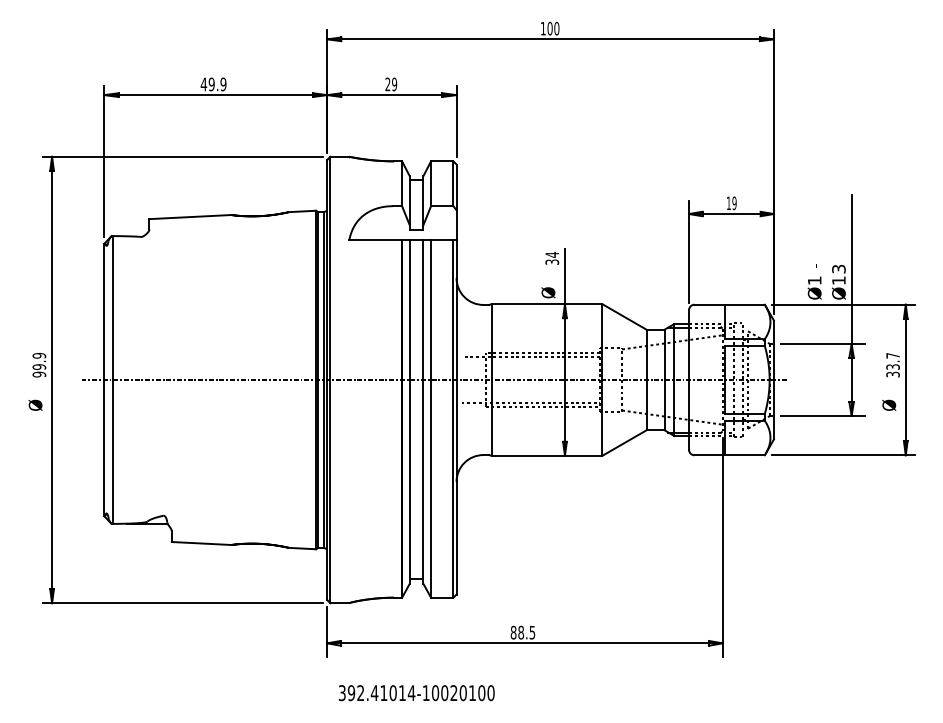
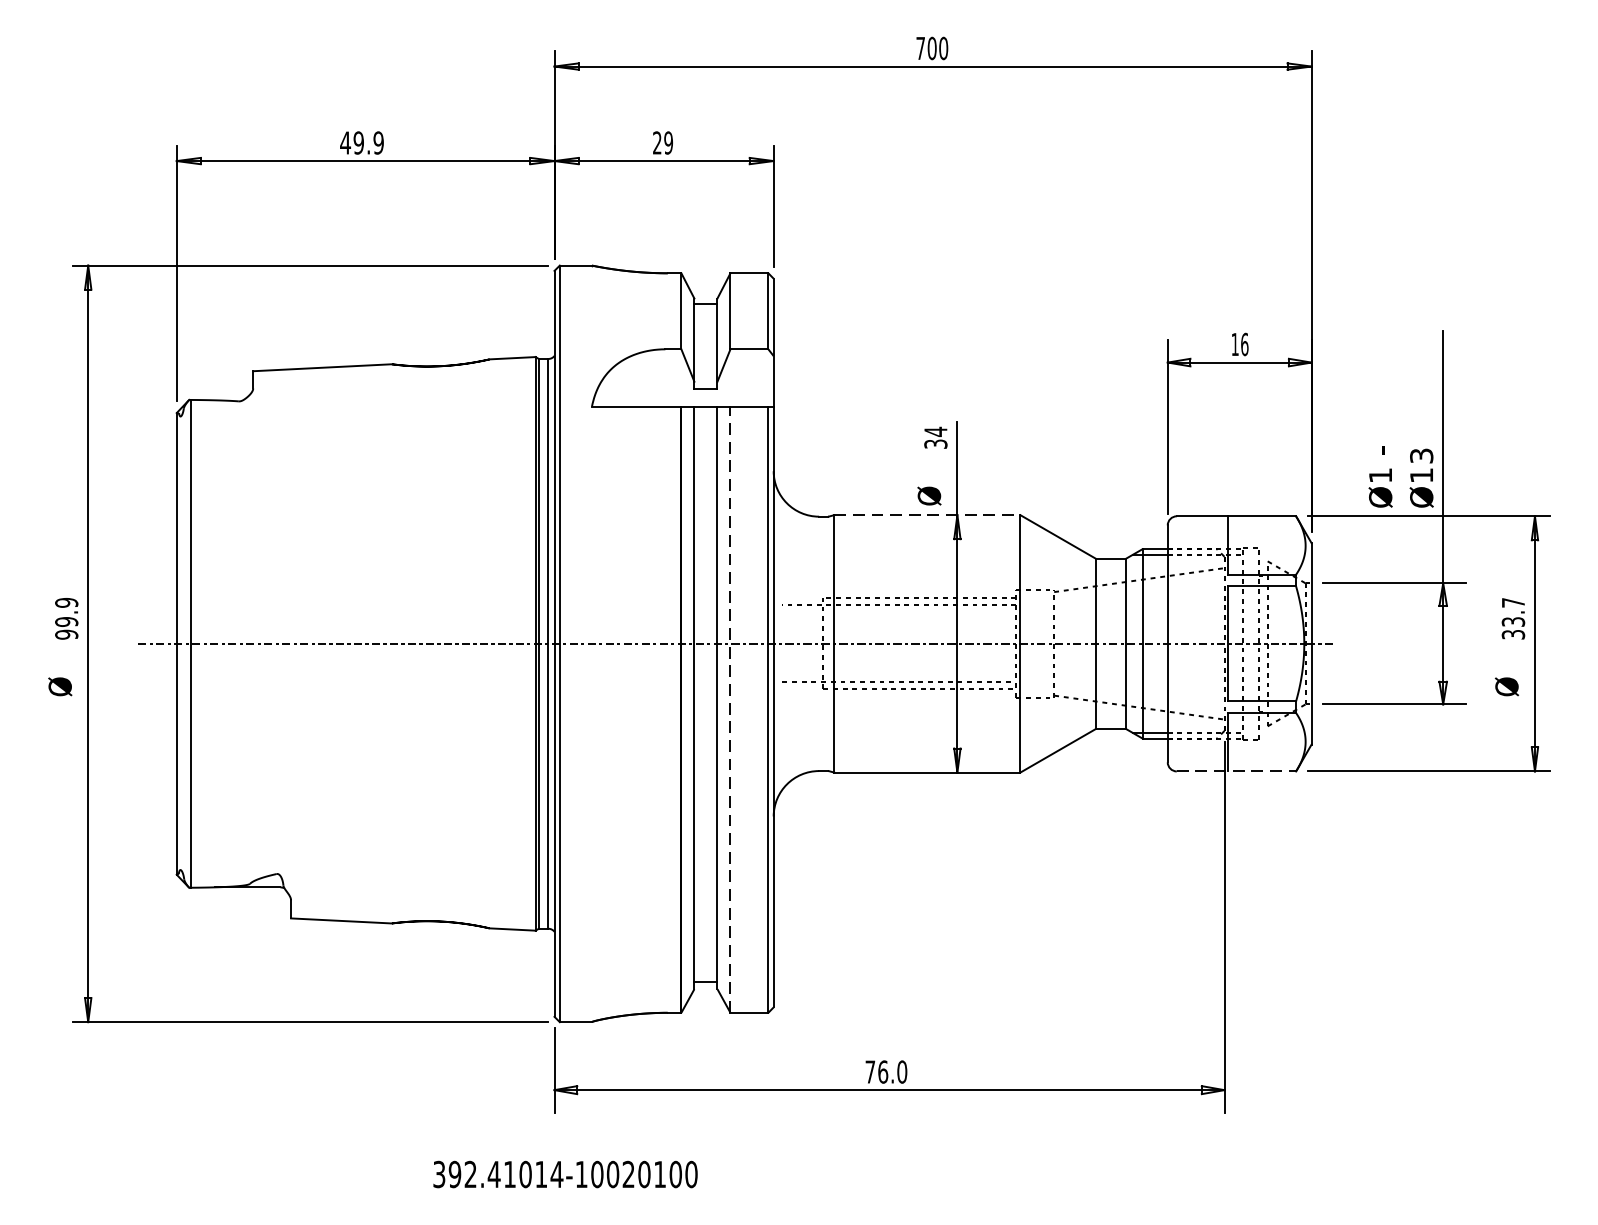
text: (542, 28) -> (919, 48), 100 -> 700
text: (734, 203) -> (1244, 344), 19 -> 16
line: (547, 304) -> (927, 515), solid -> dashed
line: (431, 418) -> (731, 709), solid -> dashed
line: (730, 455) -> (1237, 771), solid -> dashed
text: (522, 632) -> (885, 1071), 88.5 -> 76.0
text: (416, 693) -> (565, 1175), moved

